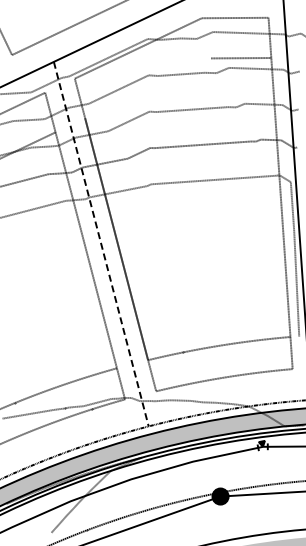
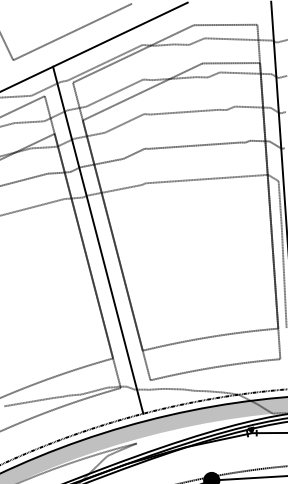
line: (148, 88) -> (143, 92), added
line: (280, 197) -> (268, 195), added
line: (101, 244) -> (98, 240), dashed -> solid
line: (85, 250) -> (83, 246), added

